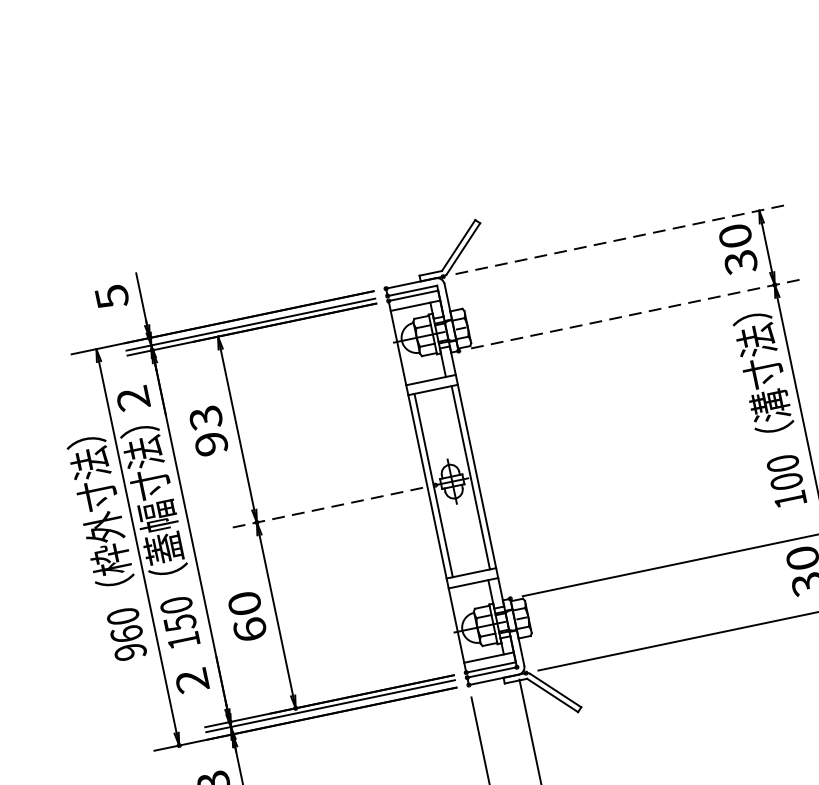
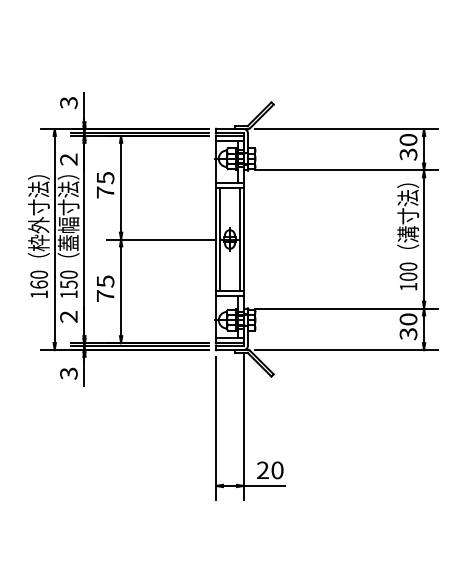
line: (620, 240) -> (346, 129), dashed -> solid
text: (111, 296) -> (68, 102), 5 -> 3
line: (635, 314) -> (346, 170), dashed -> solid
text: (208, 431) -> (105, 185), 93 -> 75
line: (325, 508) -> (159, 239), dashed -> solid
text: (247, 616) -> (105, 288), 60 -> 75
text: (131, 651) -> (39, 294), 960 -> 160

